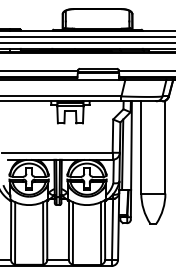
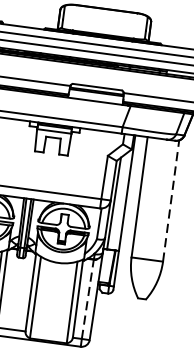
line: (165, 146) -> (171, 200), solid -> dashed
line: (112, 229) -> (87, 299), solid -> dashed

